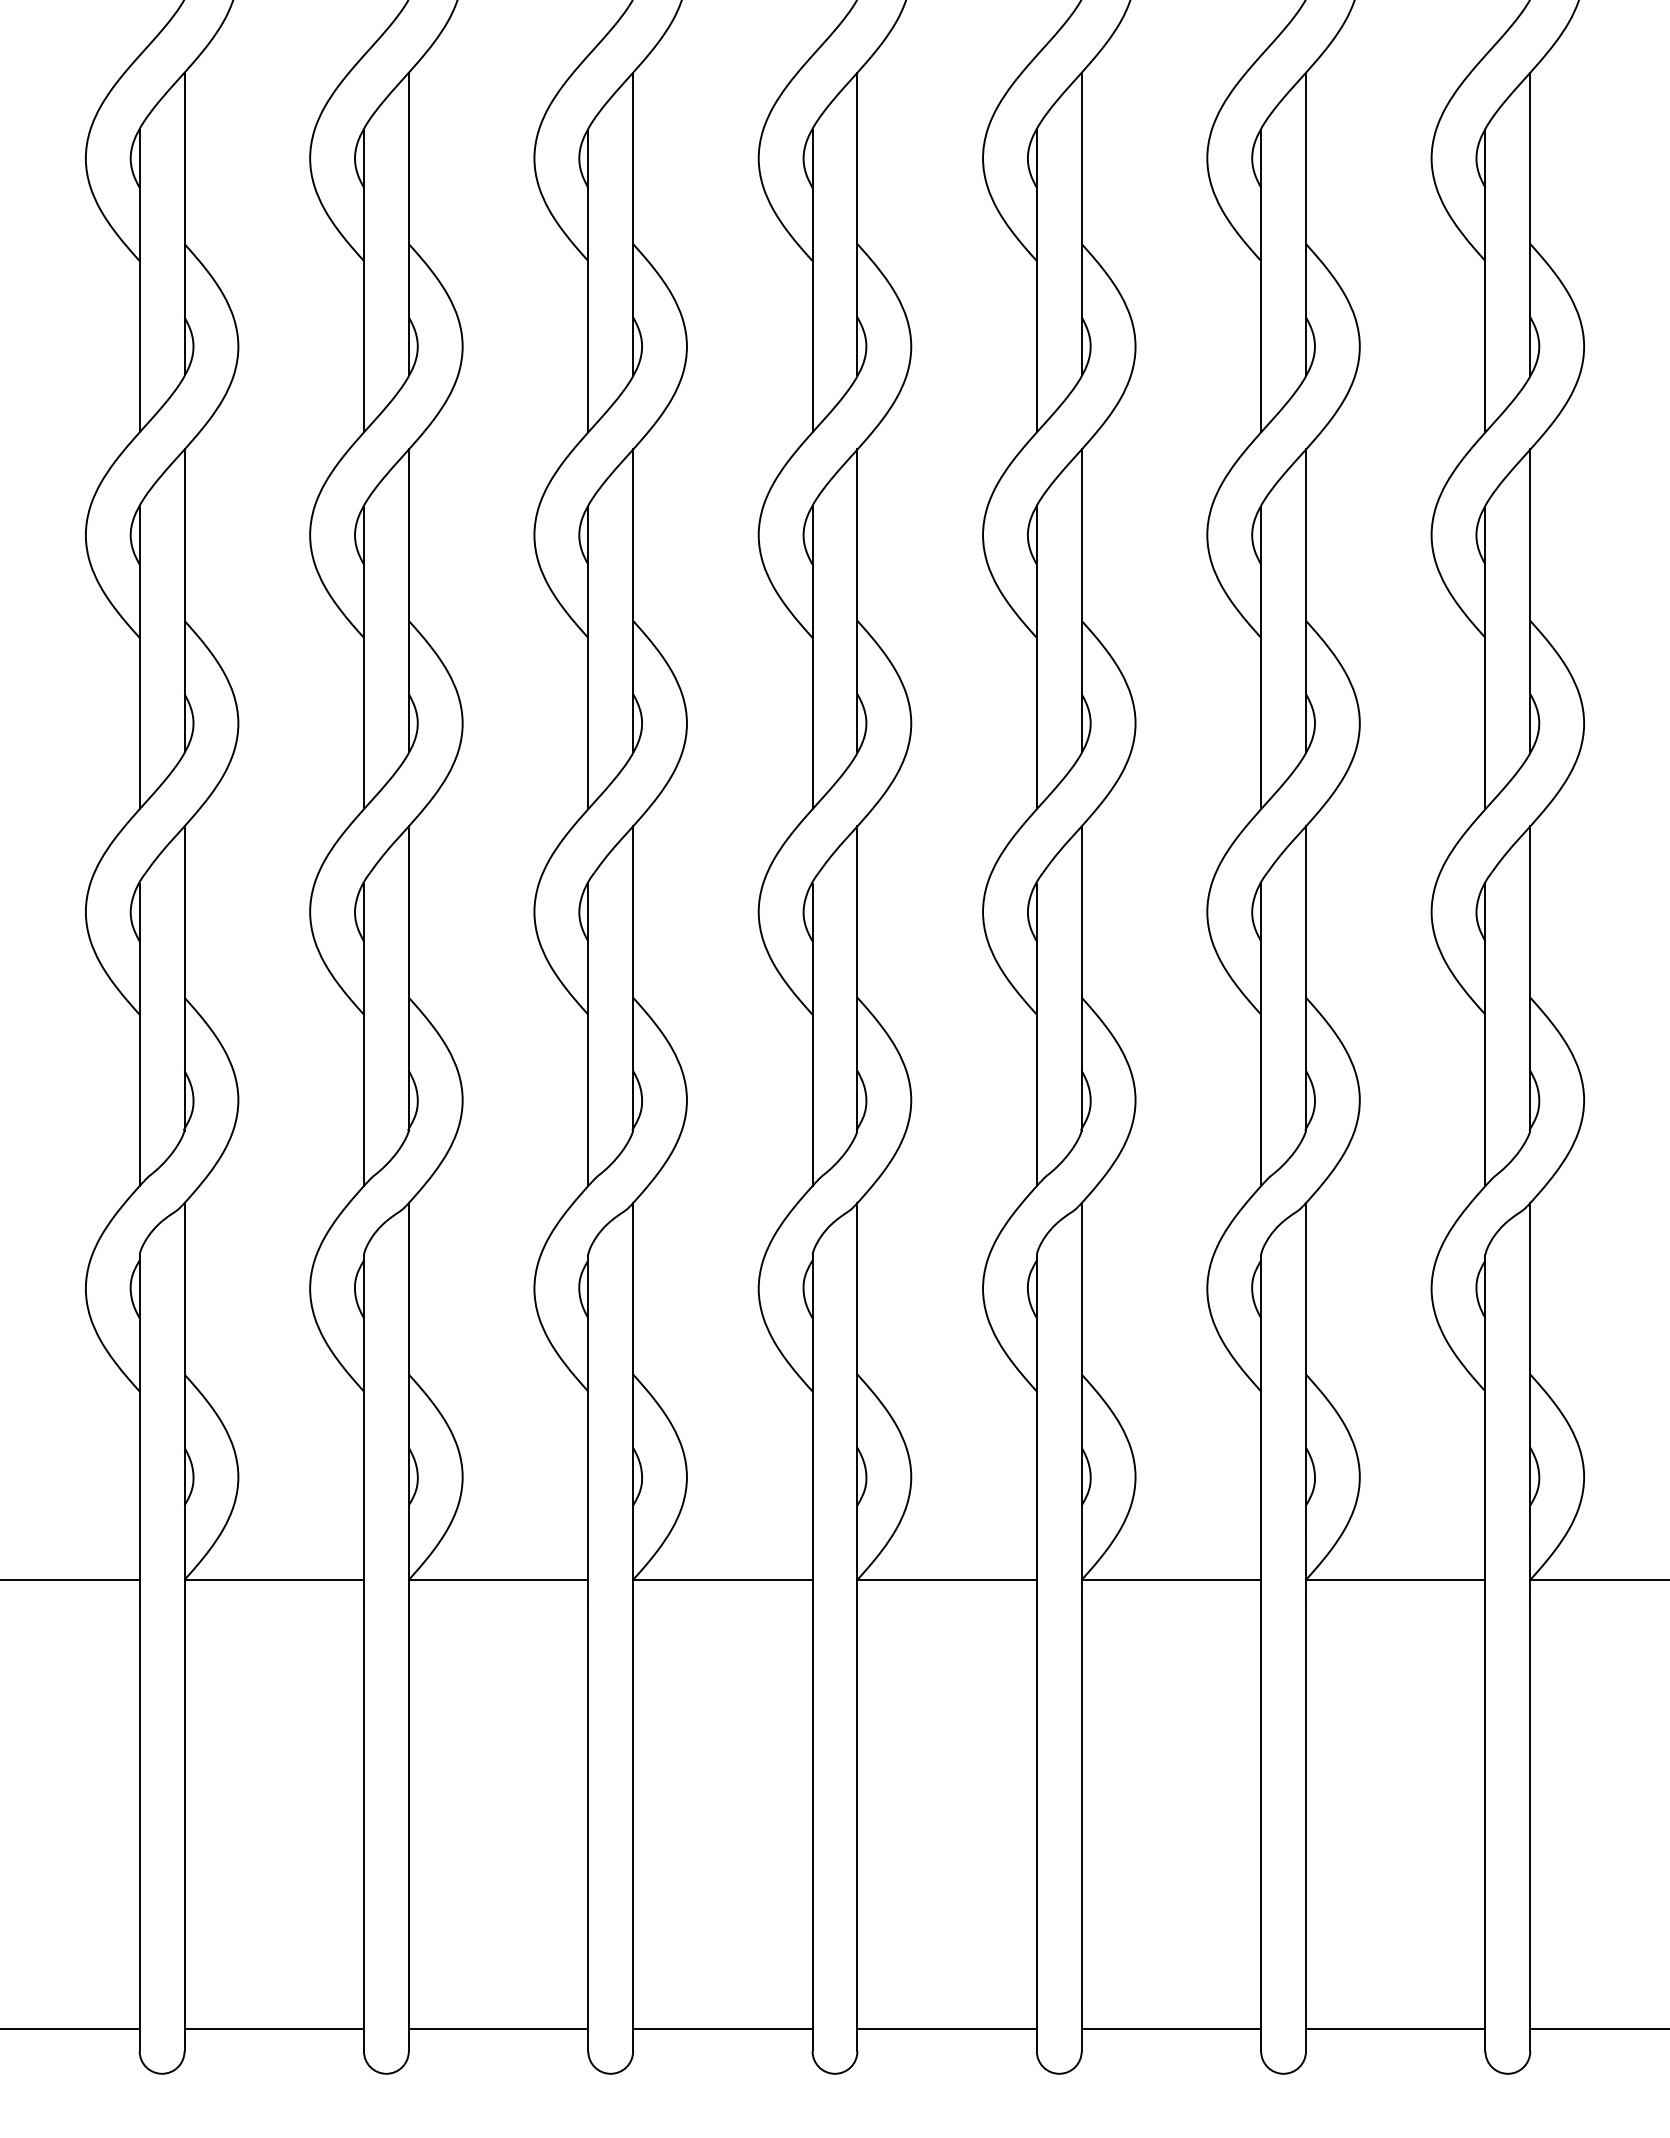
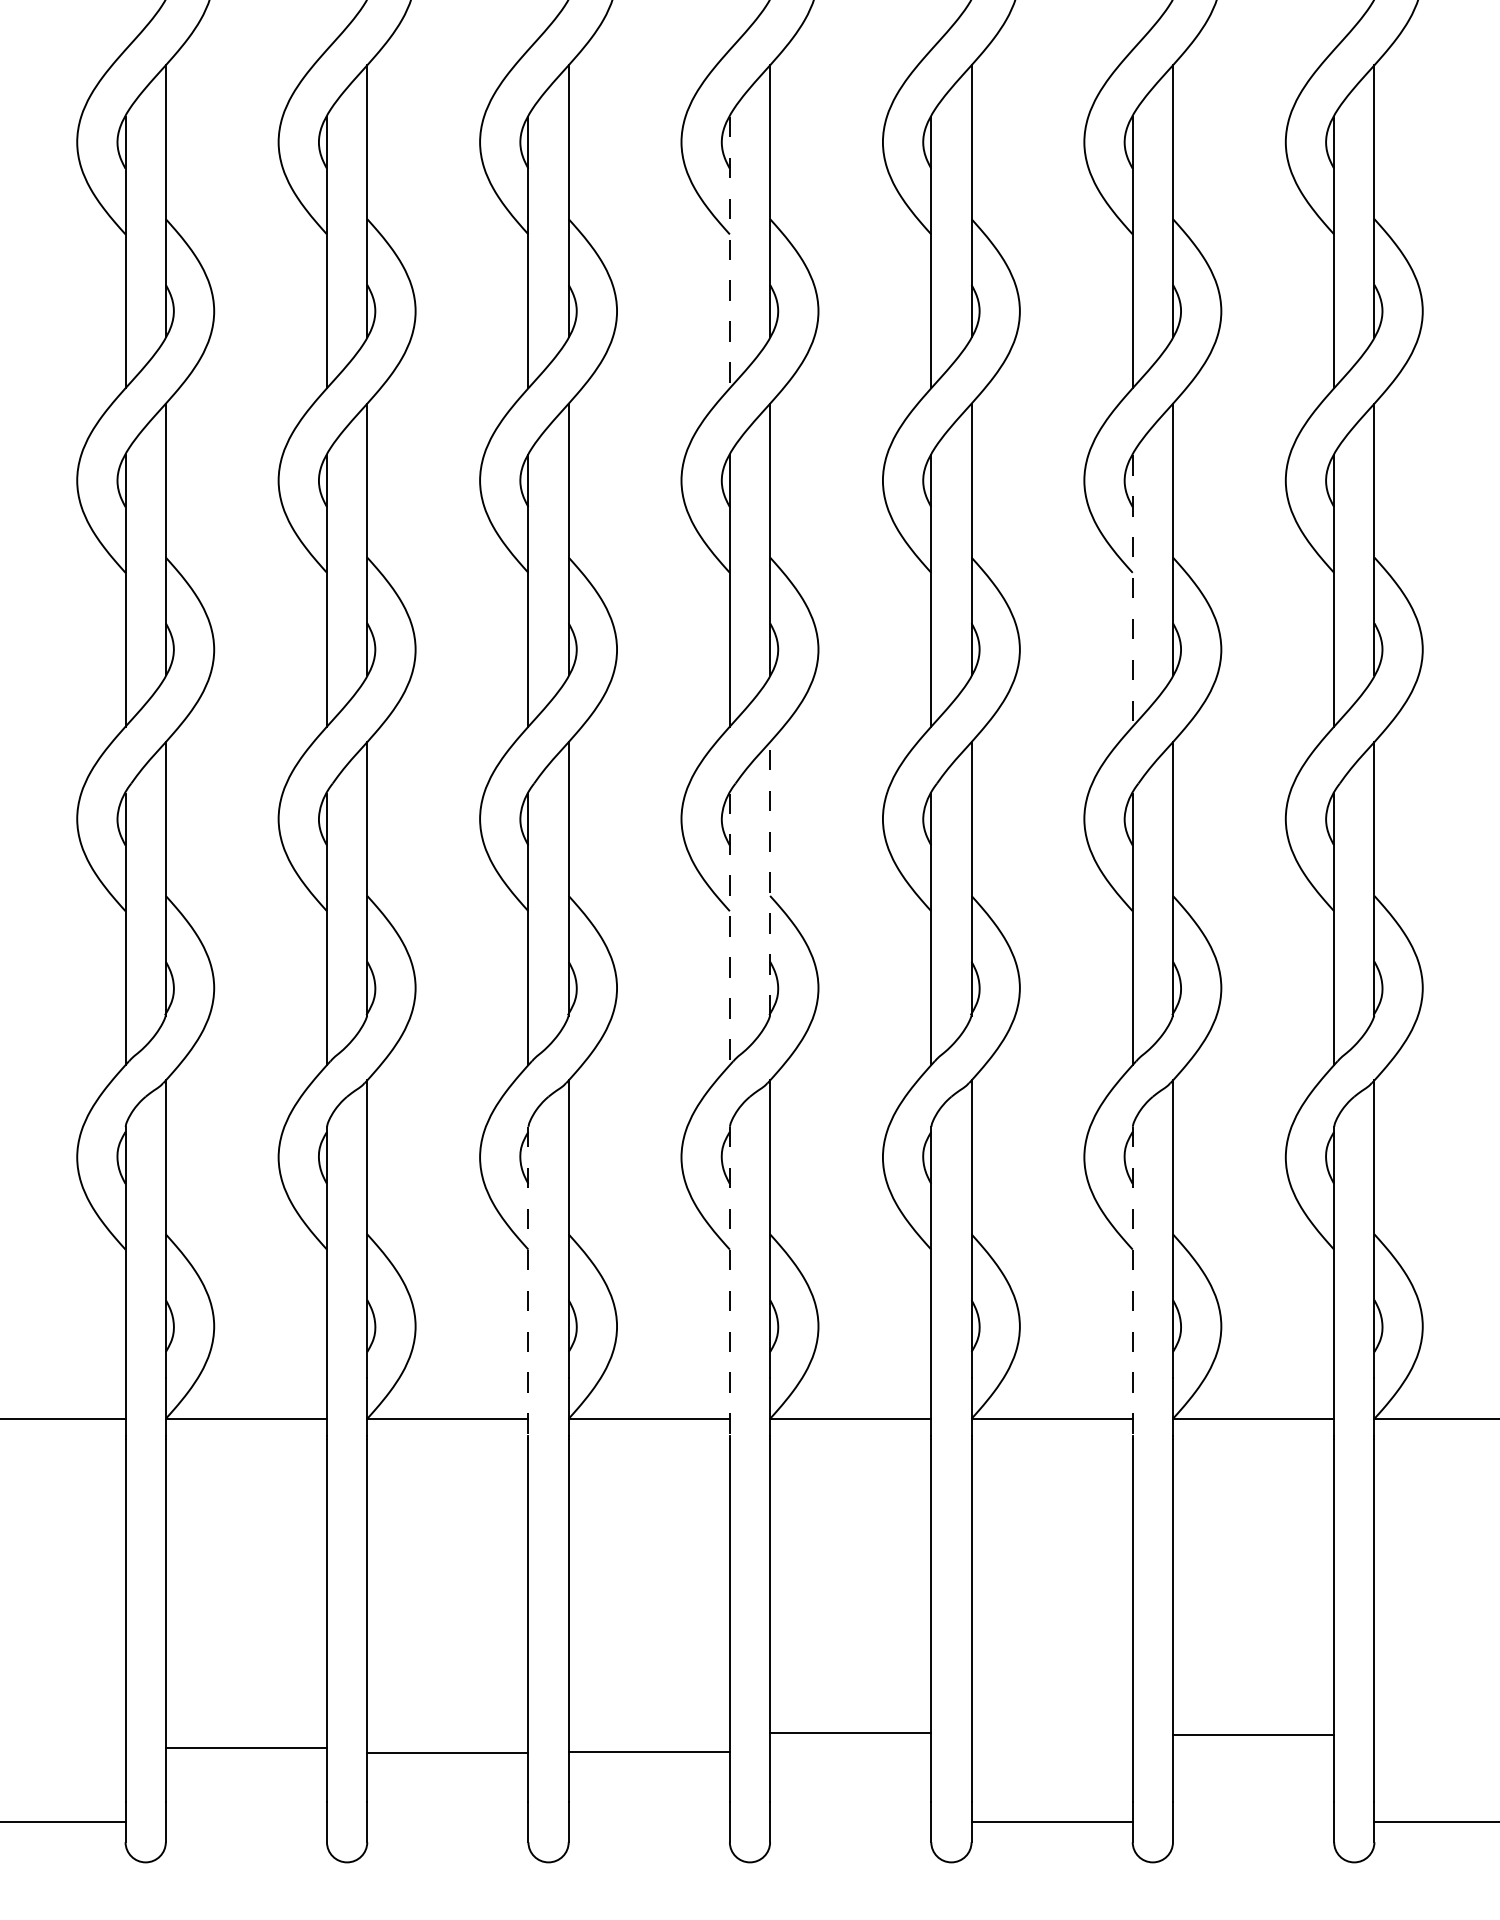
line: (812, 281) -> (729, 252), solid -> dashed
line: (1260, 657) -> (1132, 590), solid -> dashed
line: (857, 978) -> (770, 878), solid -> dashed
line: (812, 1035) -> (729, 929), solid -> dashed
line: (588, 1426) -> (528, 1281), solid -> dashed
line: (812, 1426) -> (729, 1281), solid -> dashed
line: (1260, 1426) -> (1132, 1281), solid -> dashed
line: (273, 2029) -> (245, 1748), moved
line: (498, 2029) -> (447, 1753), moved
line: (721, 2029) -> (648, 1752), moved
line: (946, 2029) -> (850, 1733), moved
line: (1395, 2029) -> (1253, 1735), moved

